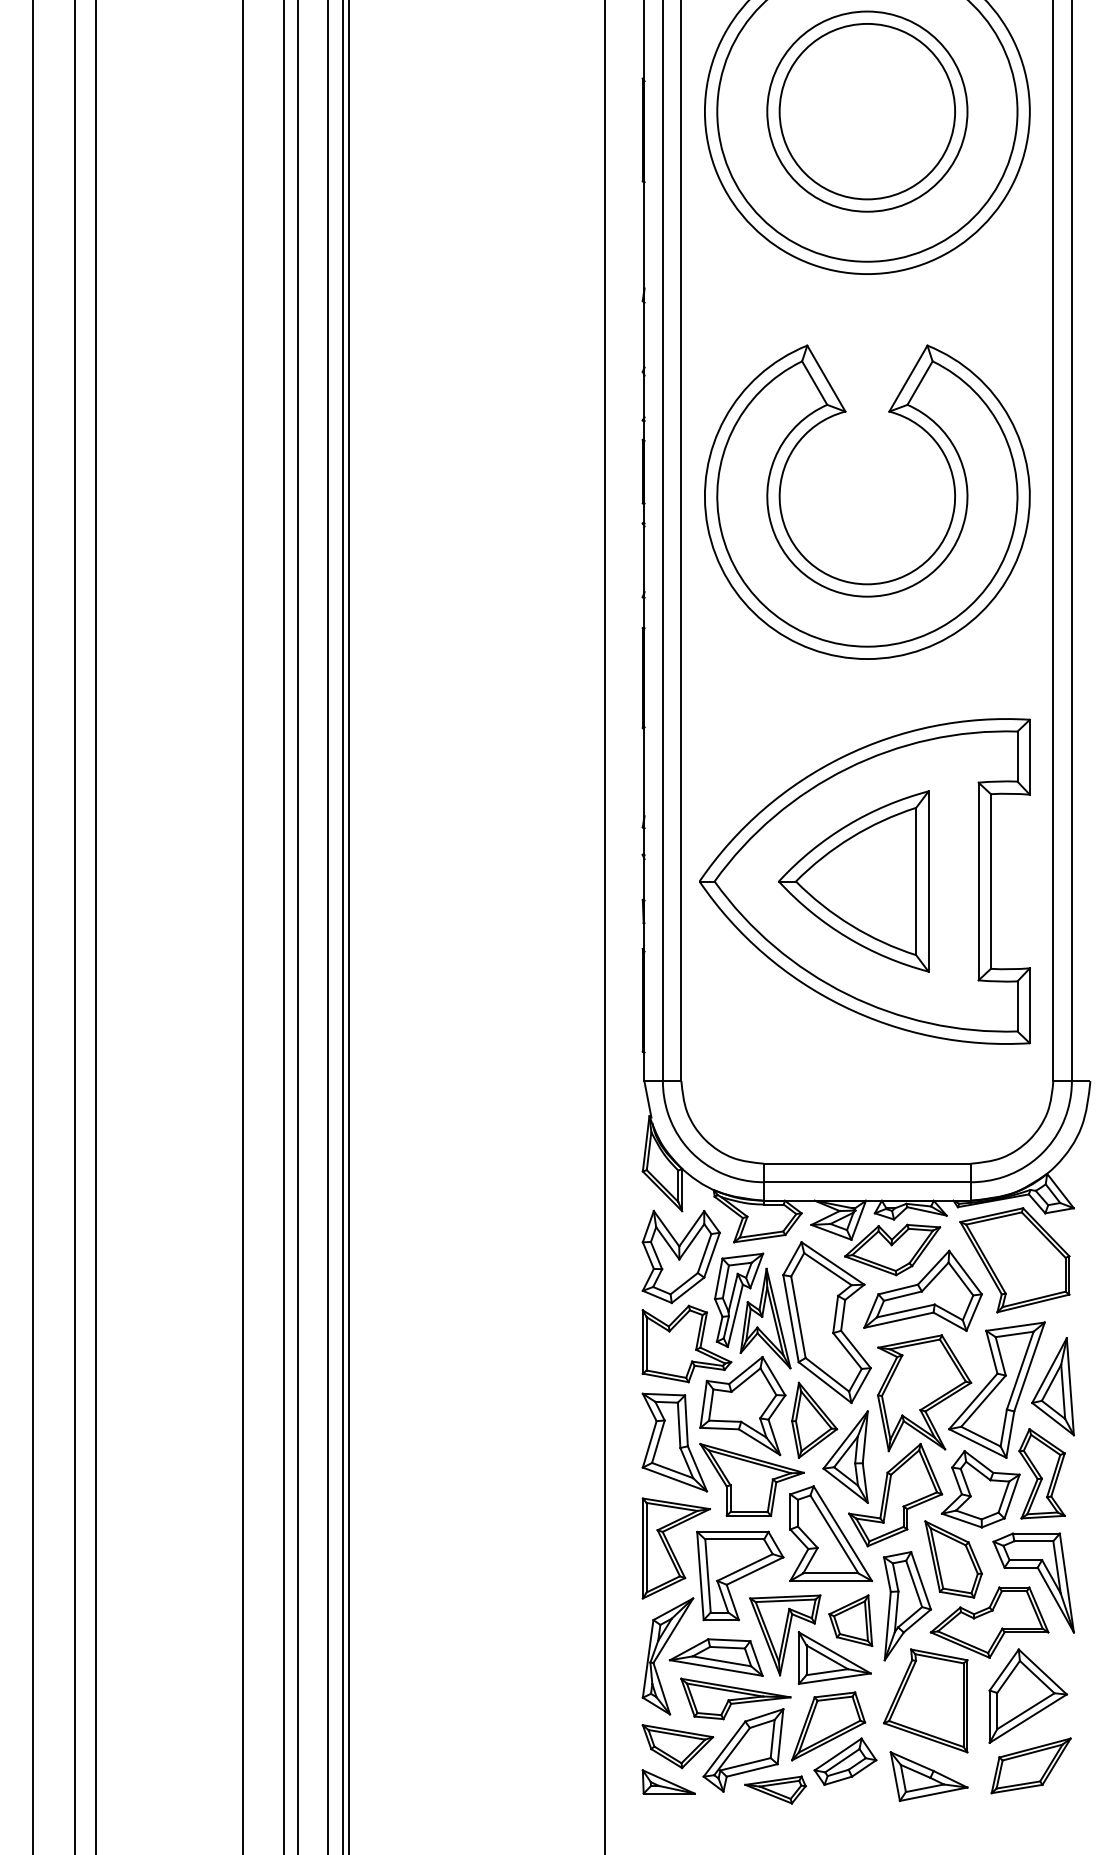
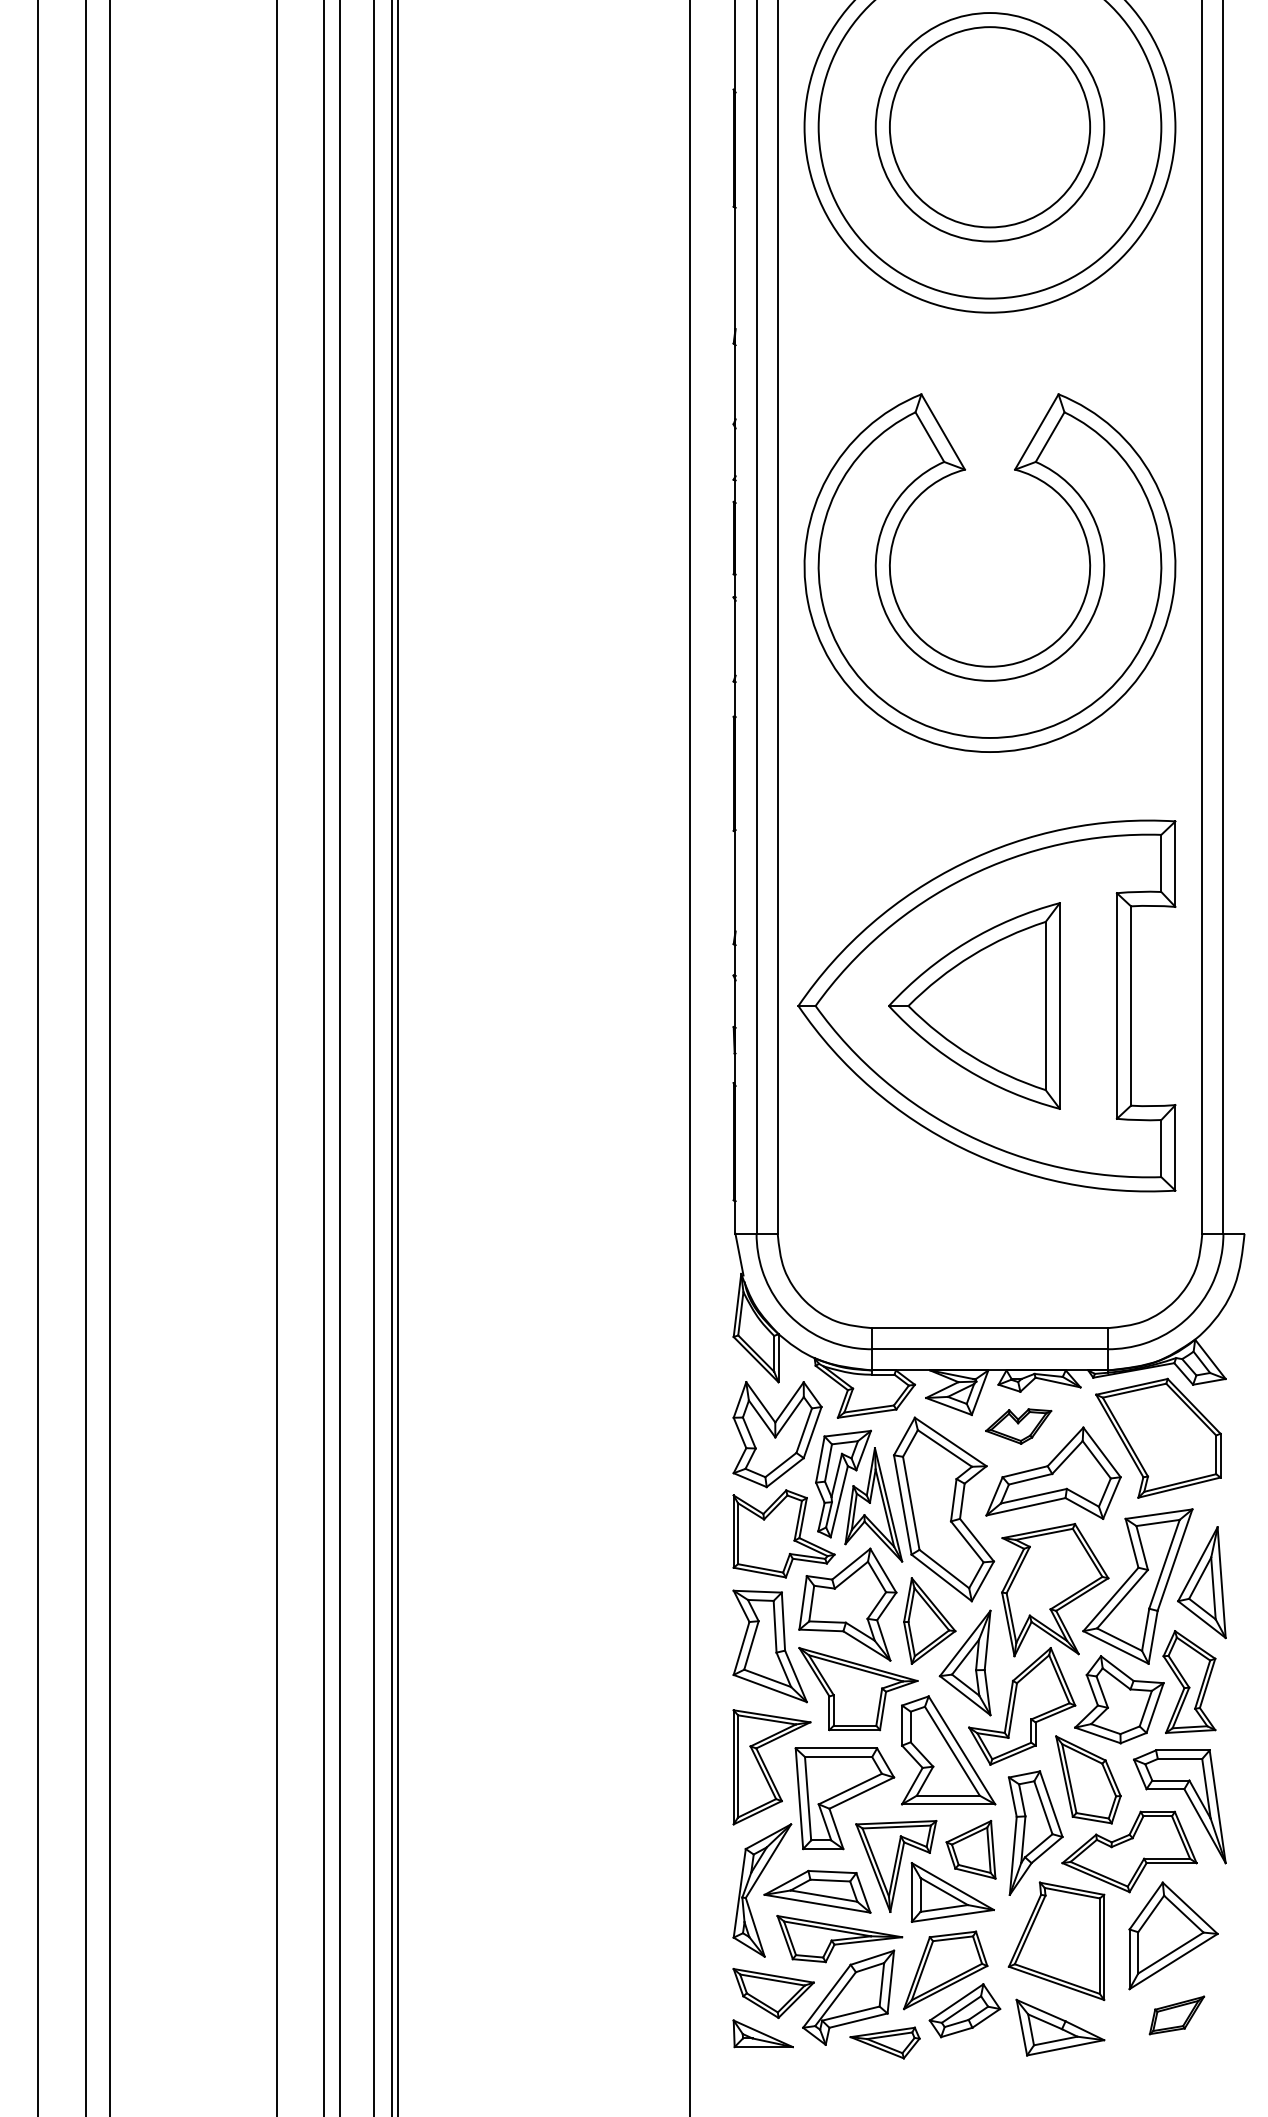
part: (892, 1249) -> (1018, 1426), size x0.6
part: (1030, 1765) -> (1176, 2015), size x0.6

